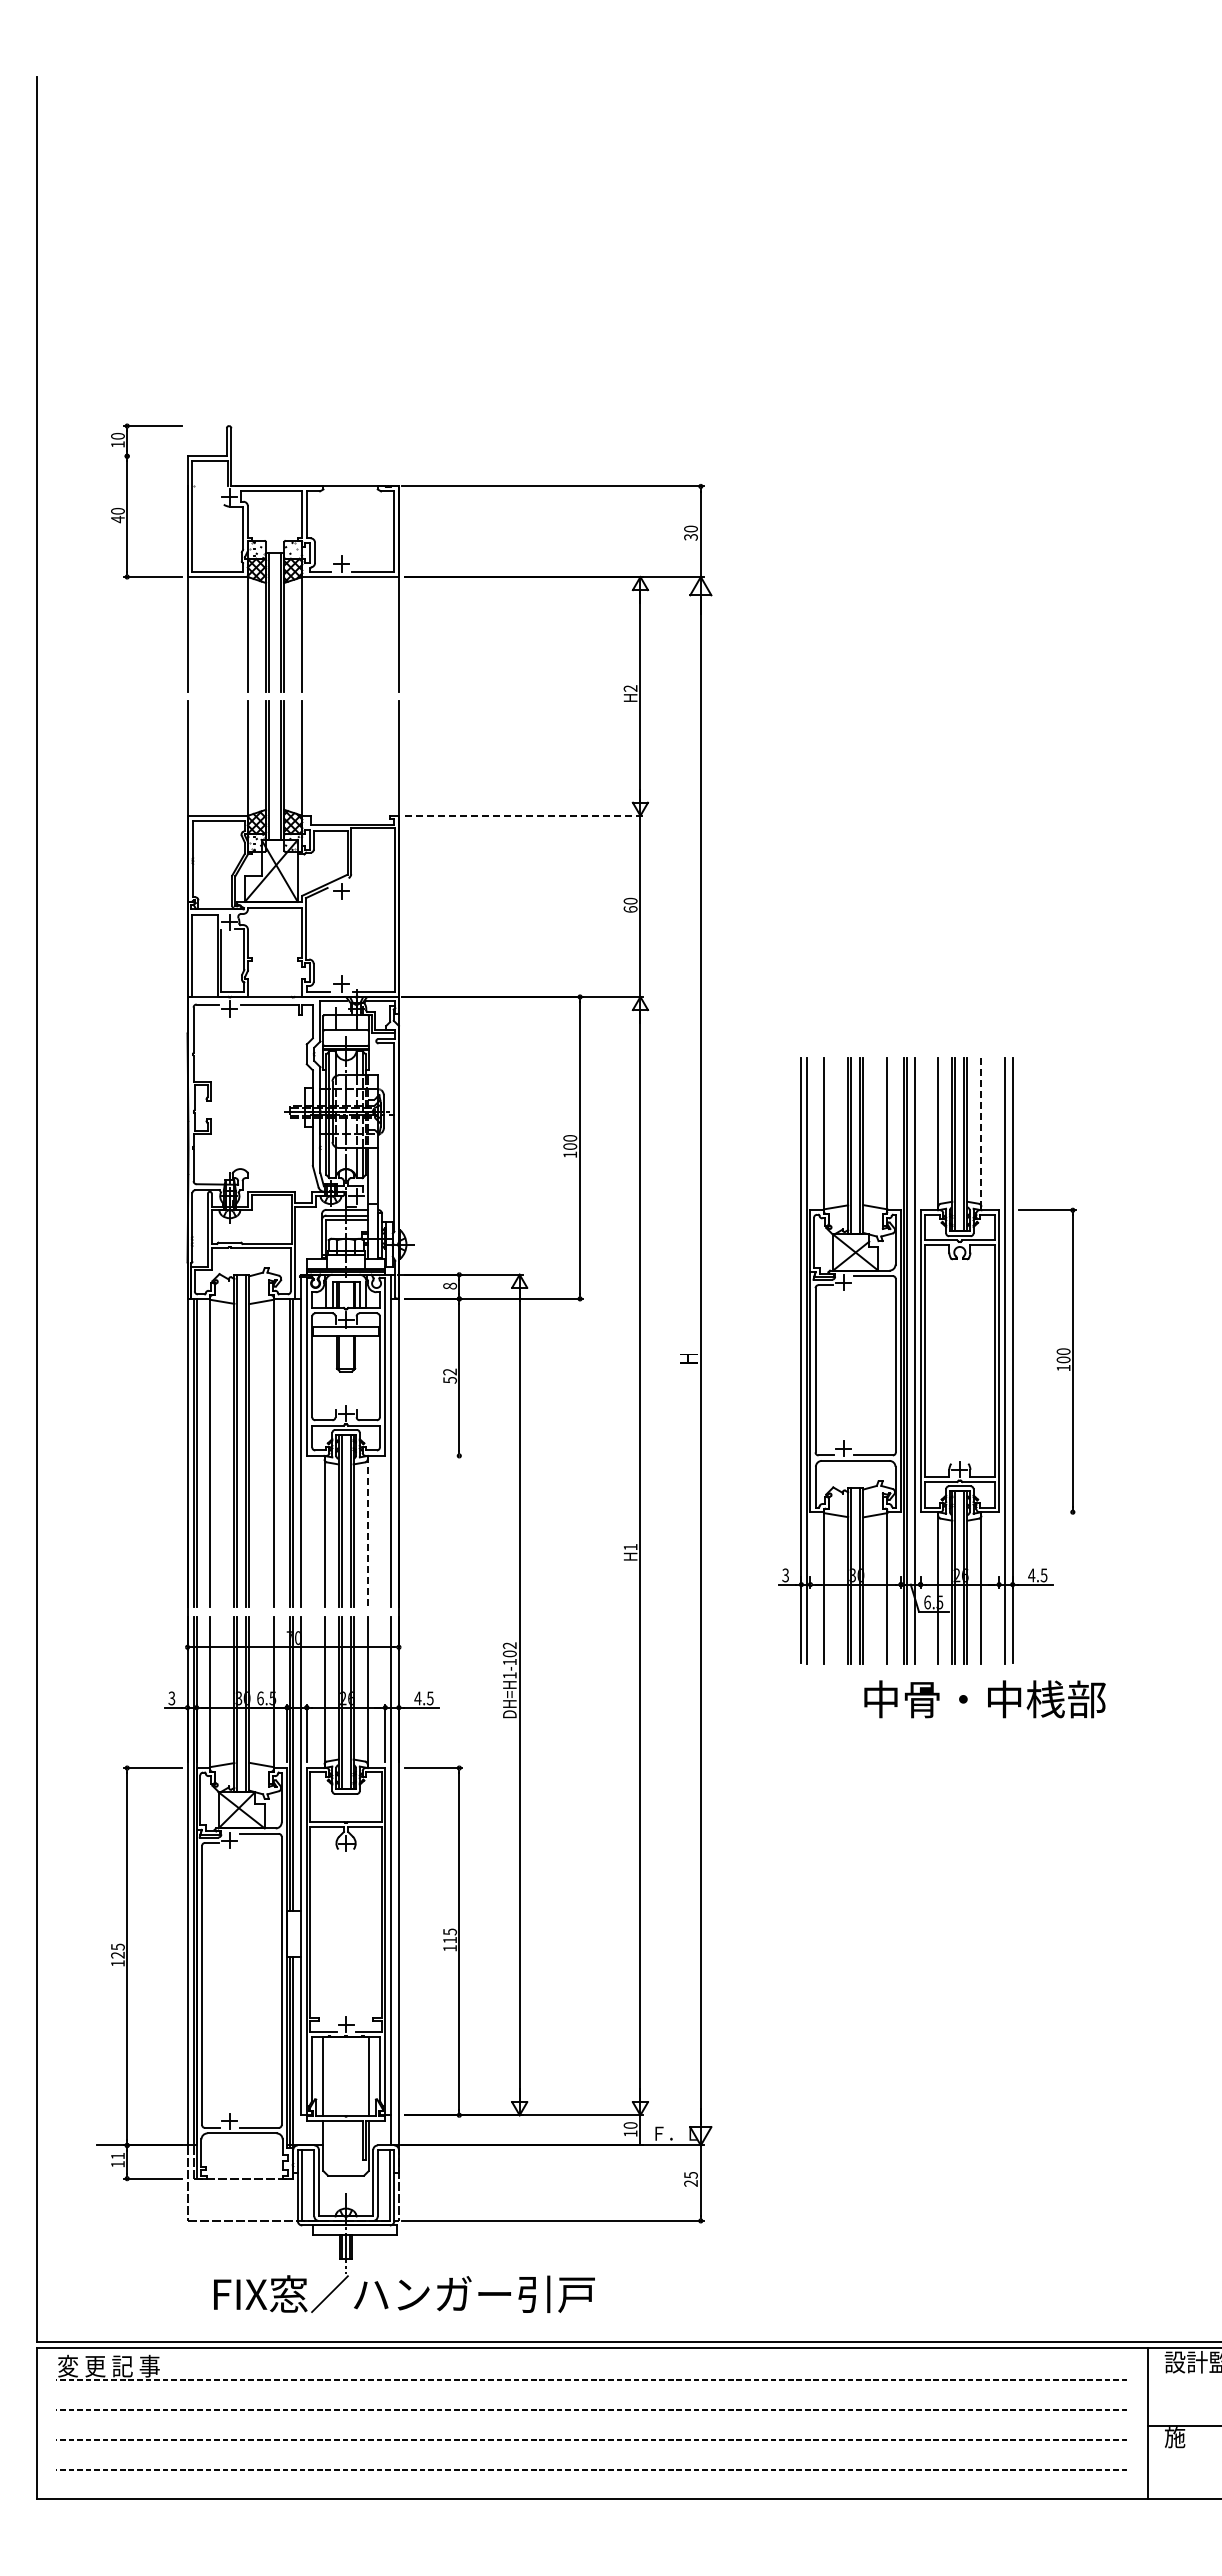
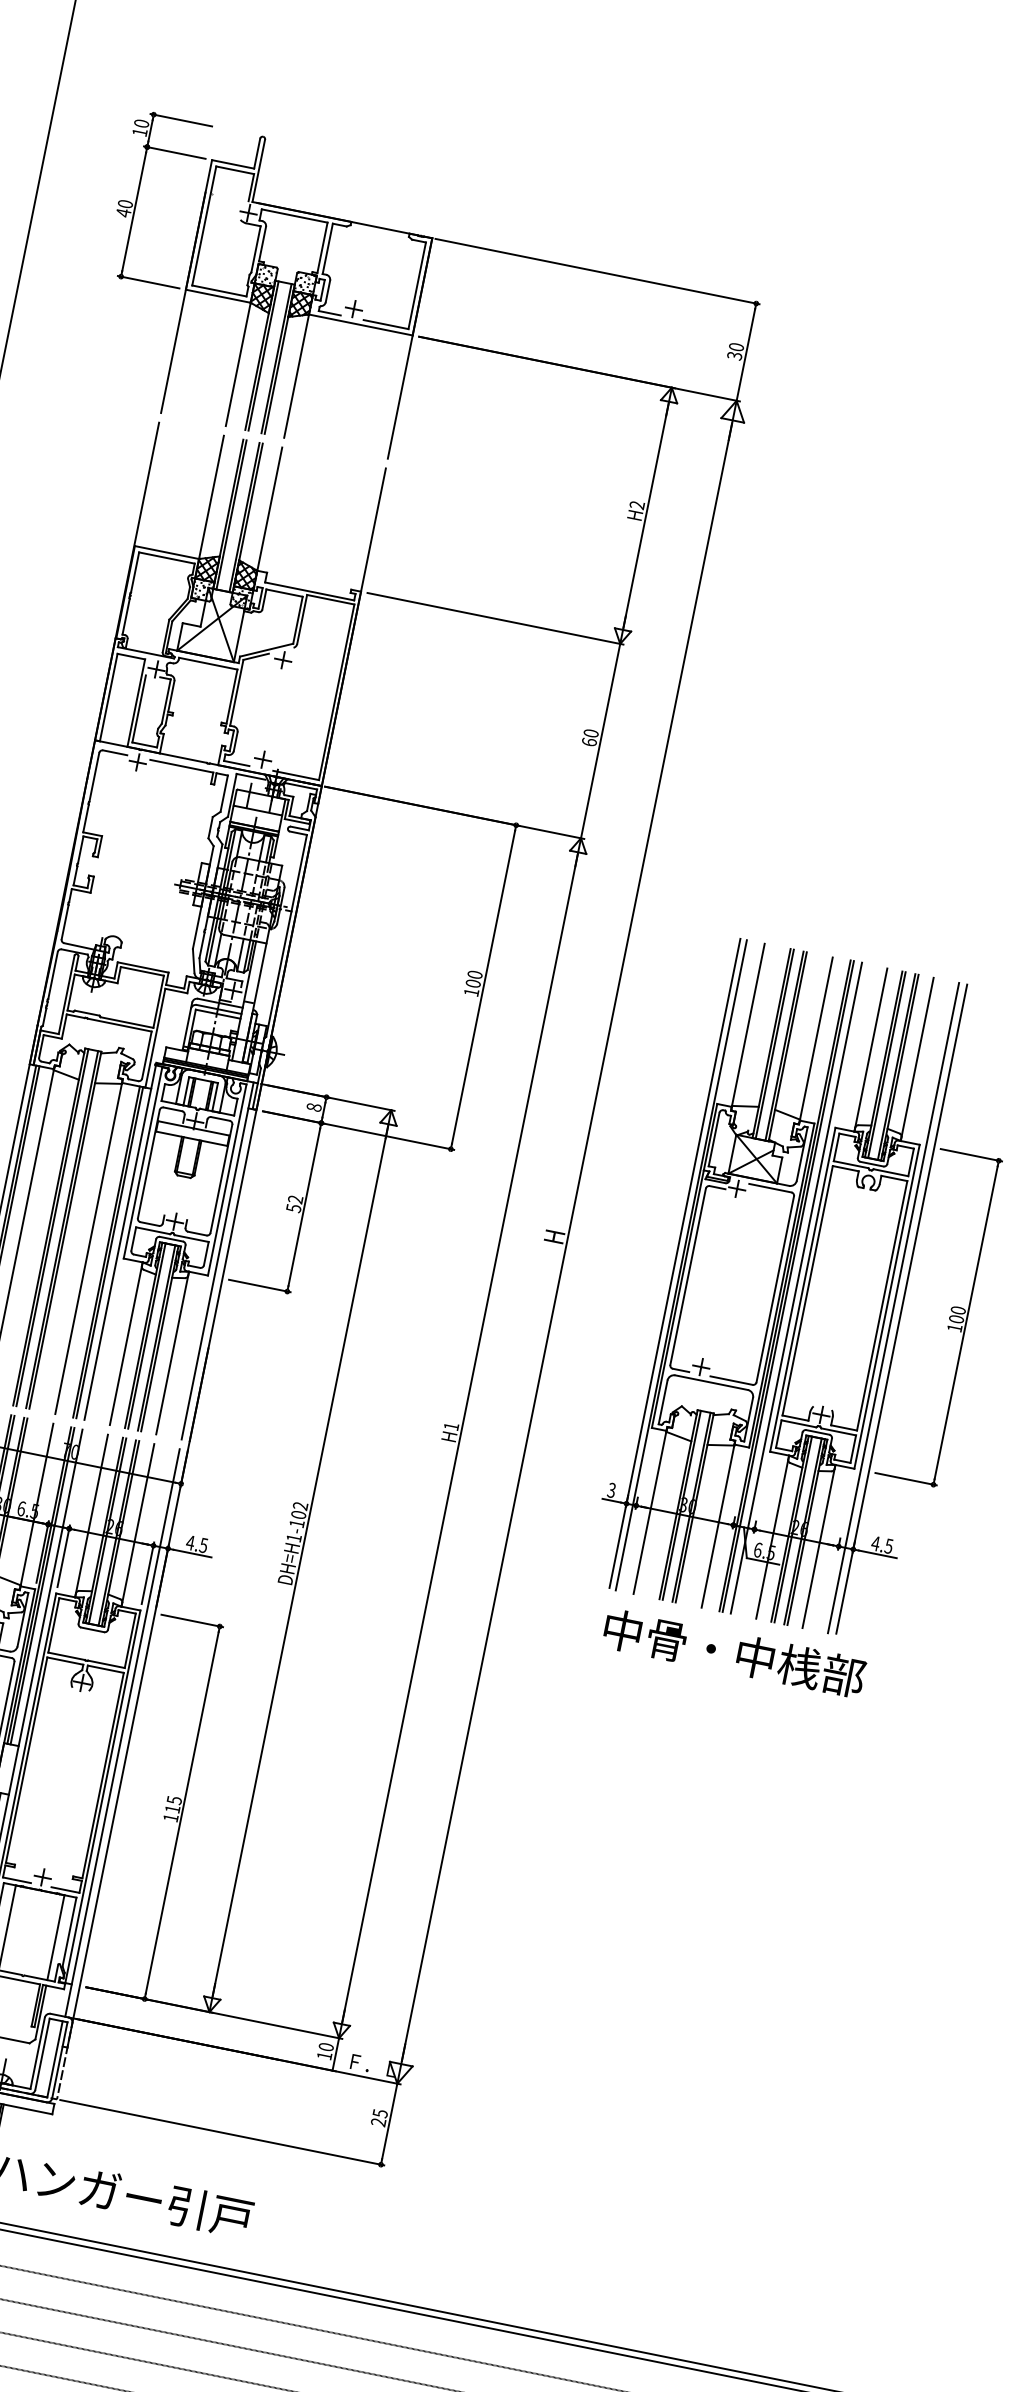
line: (152, 456) -> (174, 152), added
line: (524, 815) -> (495, 618), dashed -> solid
line: (981, 1134) -> (917, 1059), dashed -> solid
line: (433, 1455) -> (259, 1285), added
line: (1046, 1512) -> (905, 1479), added
line: (367, 1531) -> (172, 1352), dashed -> solid
text: (984, 1699) -> (733, 1653), moved

